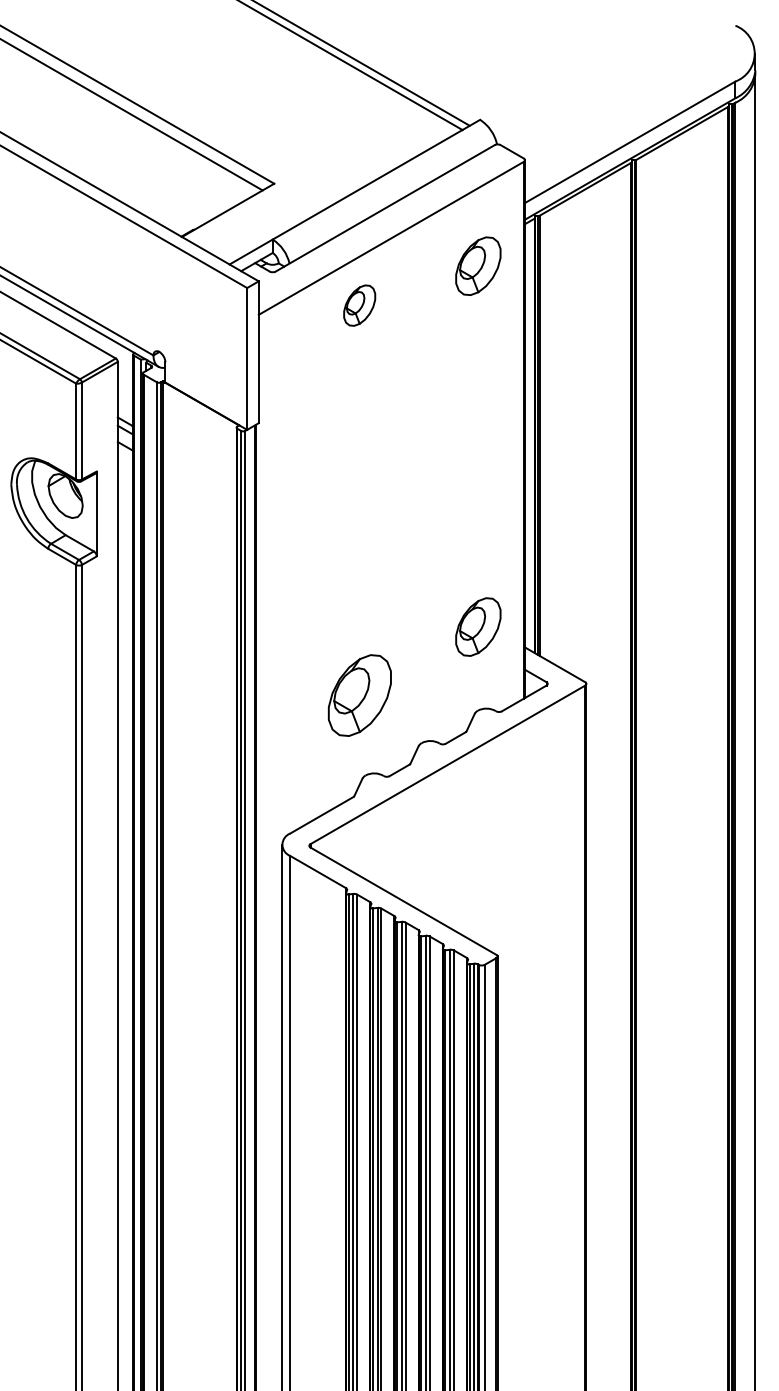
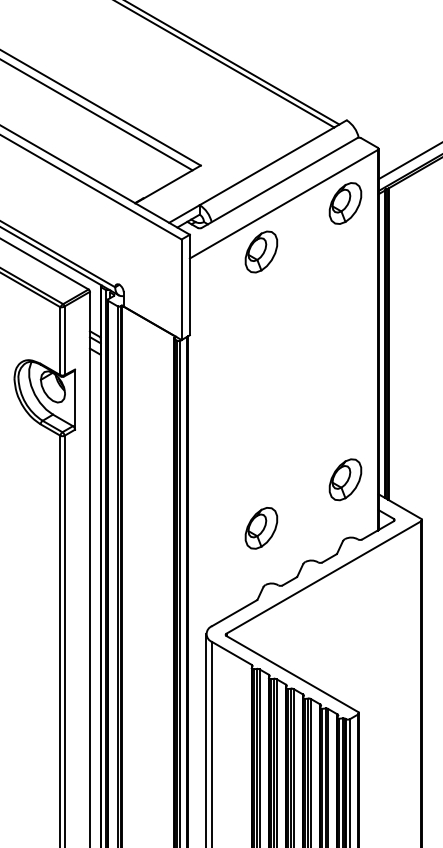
part: (478, 265) -> (345, 202), moved
part: (359, 305) -> (261, 251), size x1.43
part: (359, 695) -> (261, 528), size x0.71

